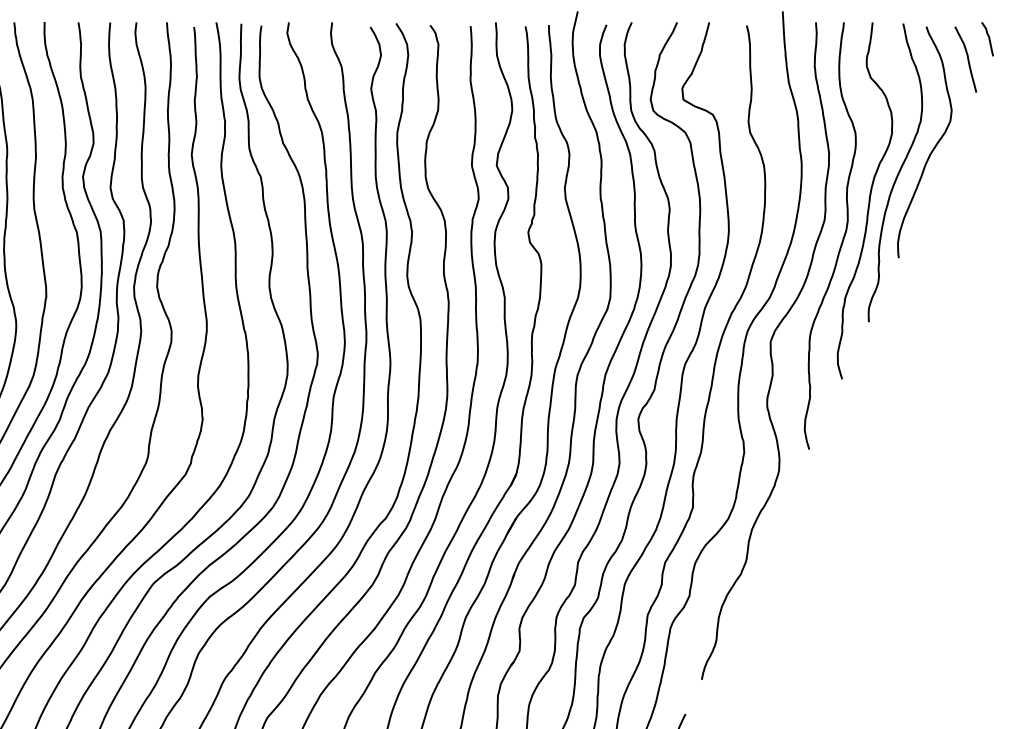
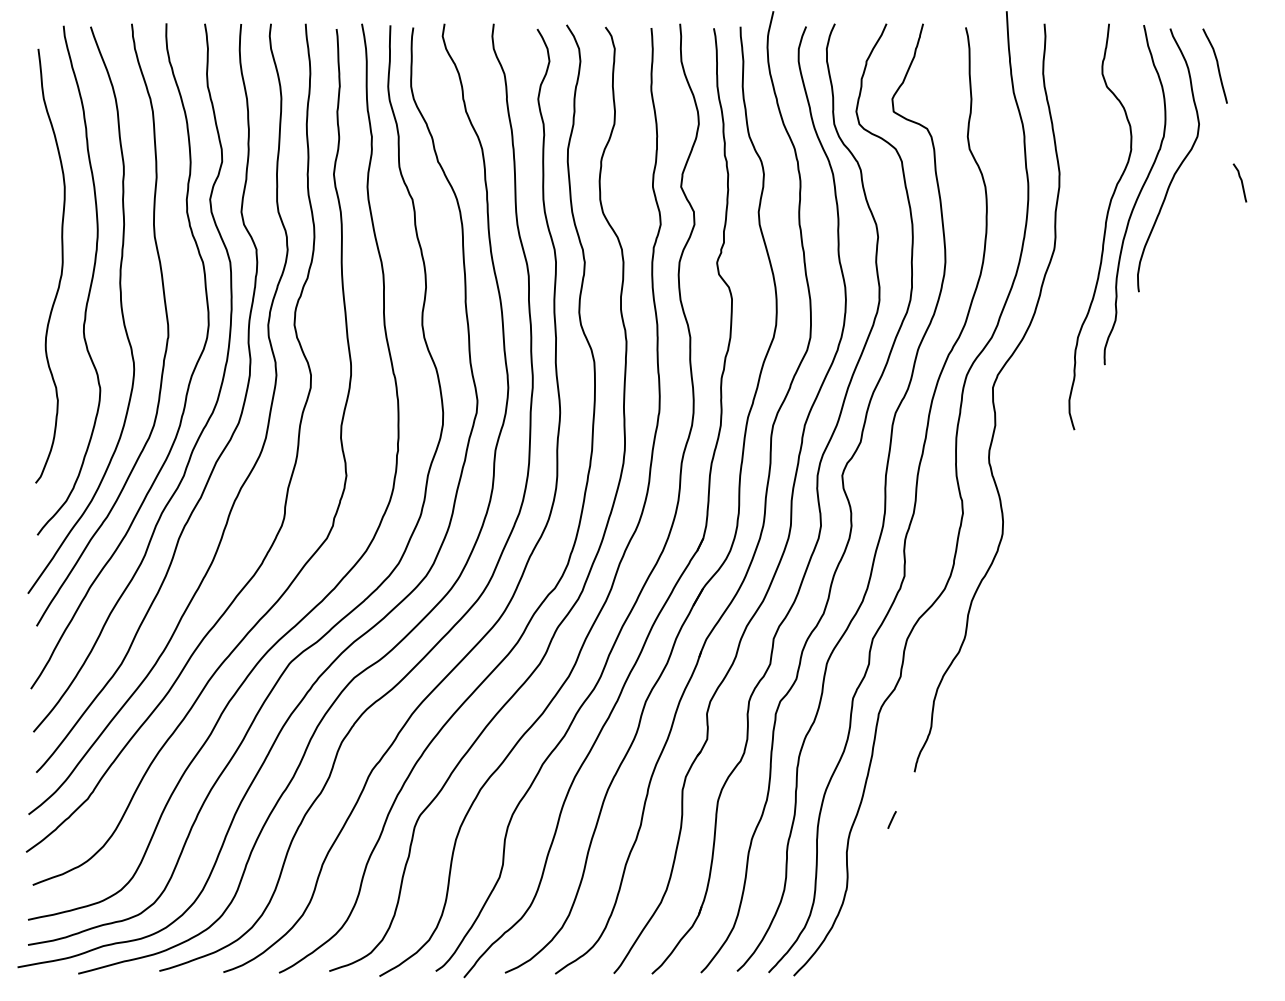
curve: (988, 38) -> (1241, 182), moved
curve: (842, 240) -> (1074, 271), removed

